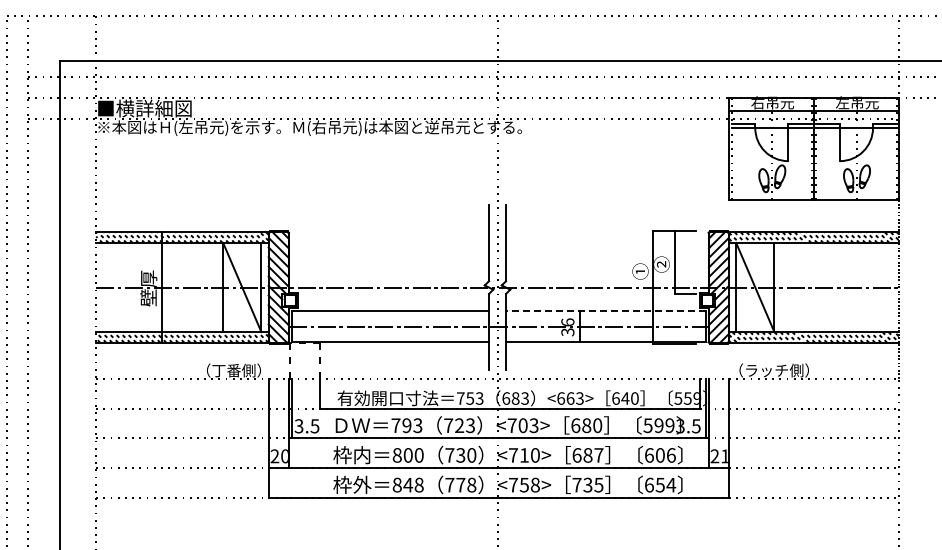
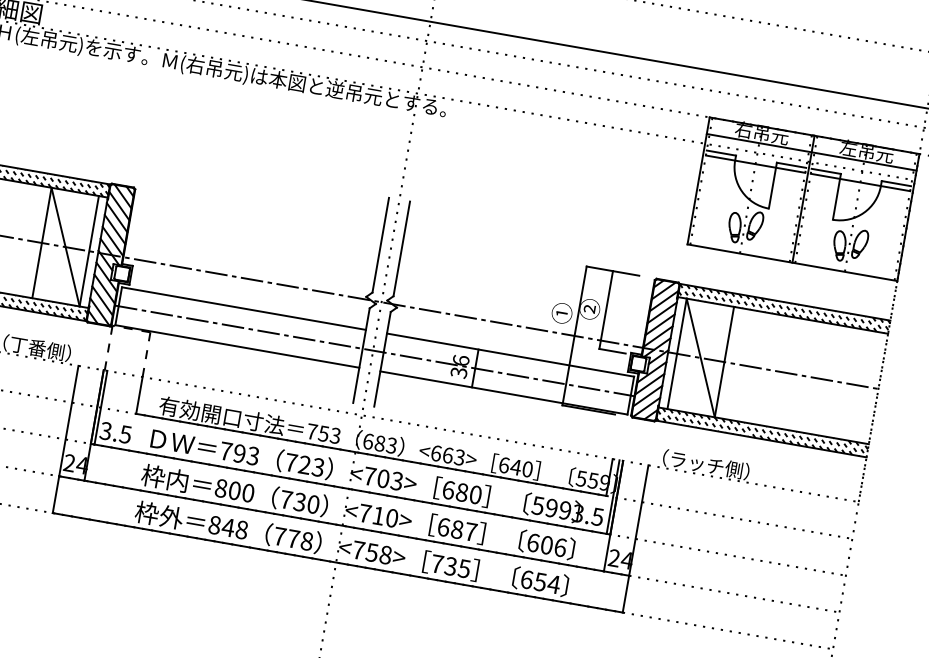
line: (605, 311) -> (510, 355), dashed -> solid
text: (283, 456) -> (80, 465), 20 -> 24
text: (723, 456) -> (624, 560), 21 -> 24

